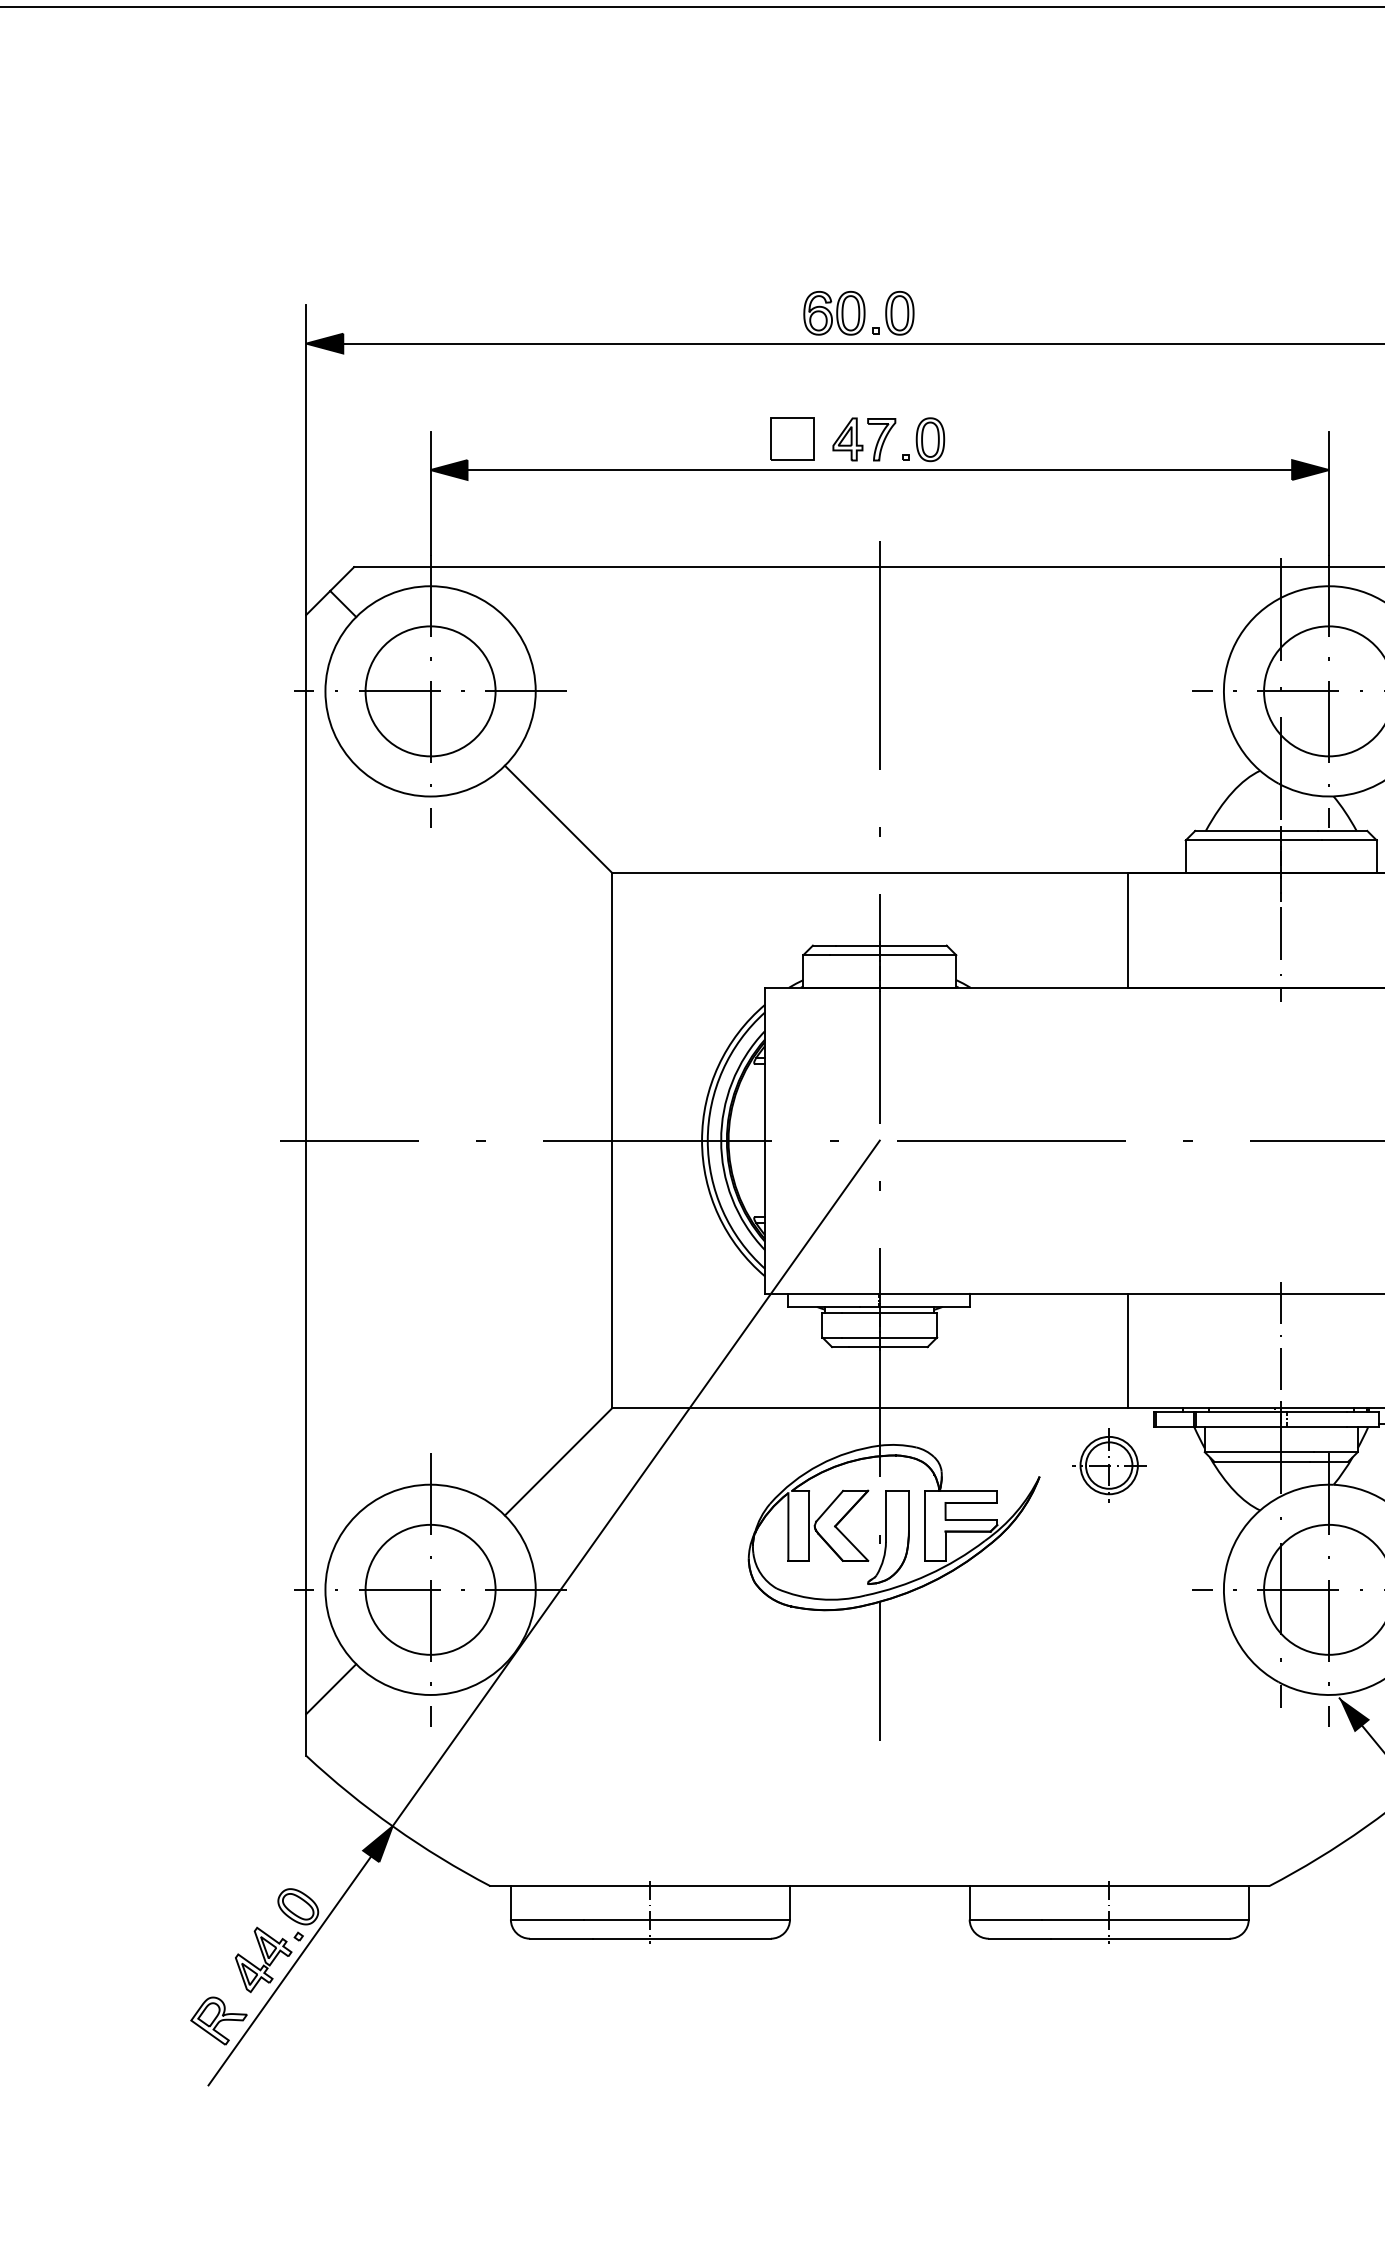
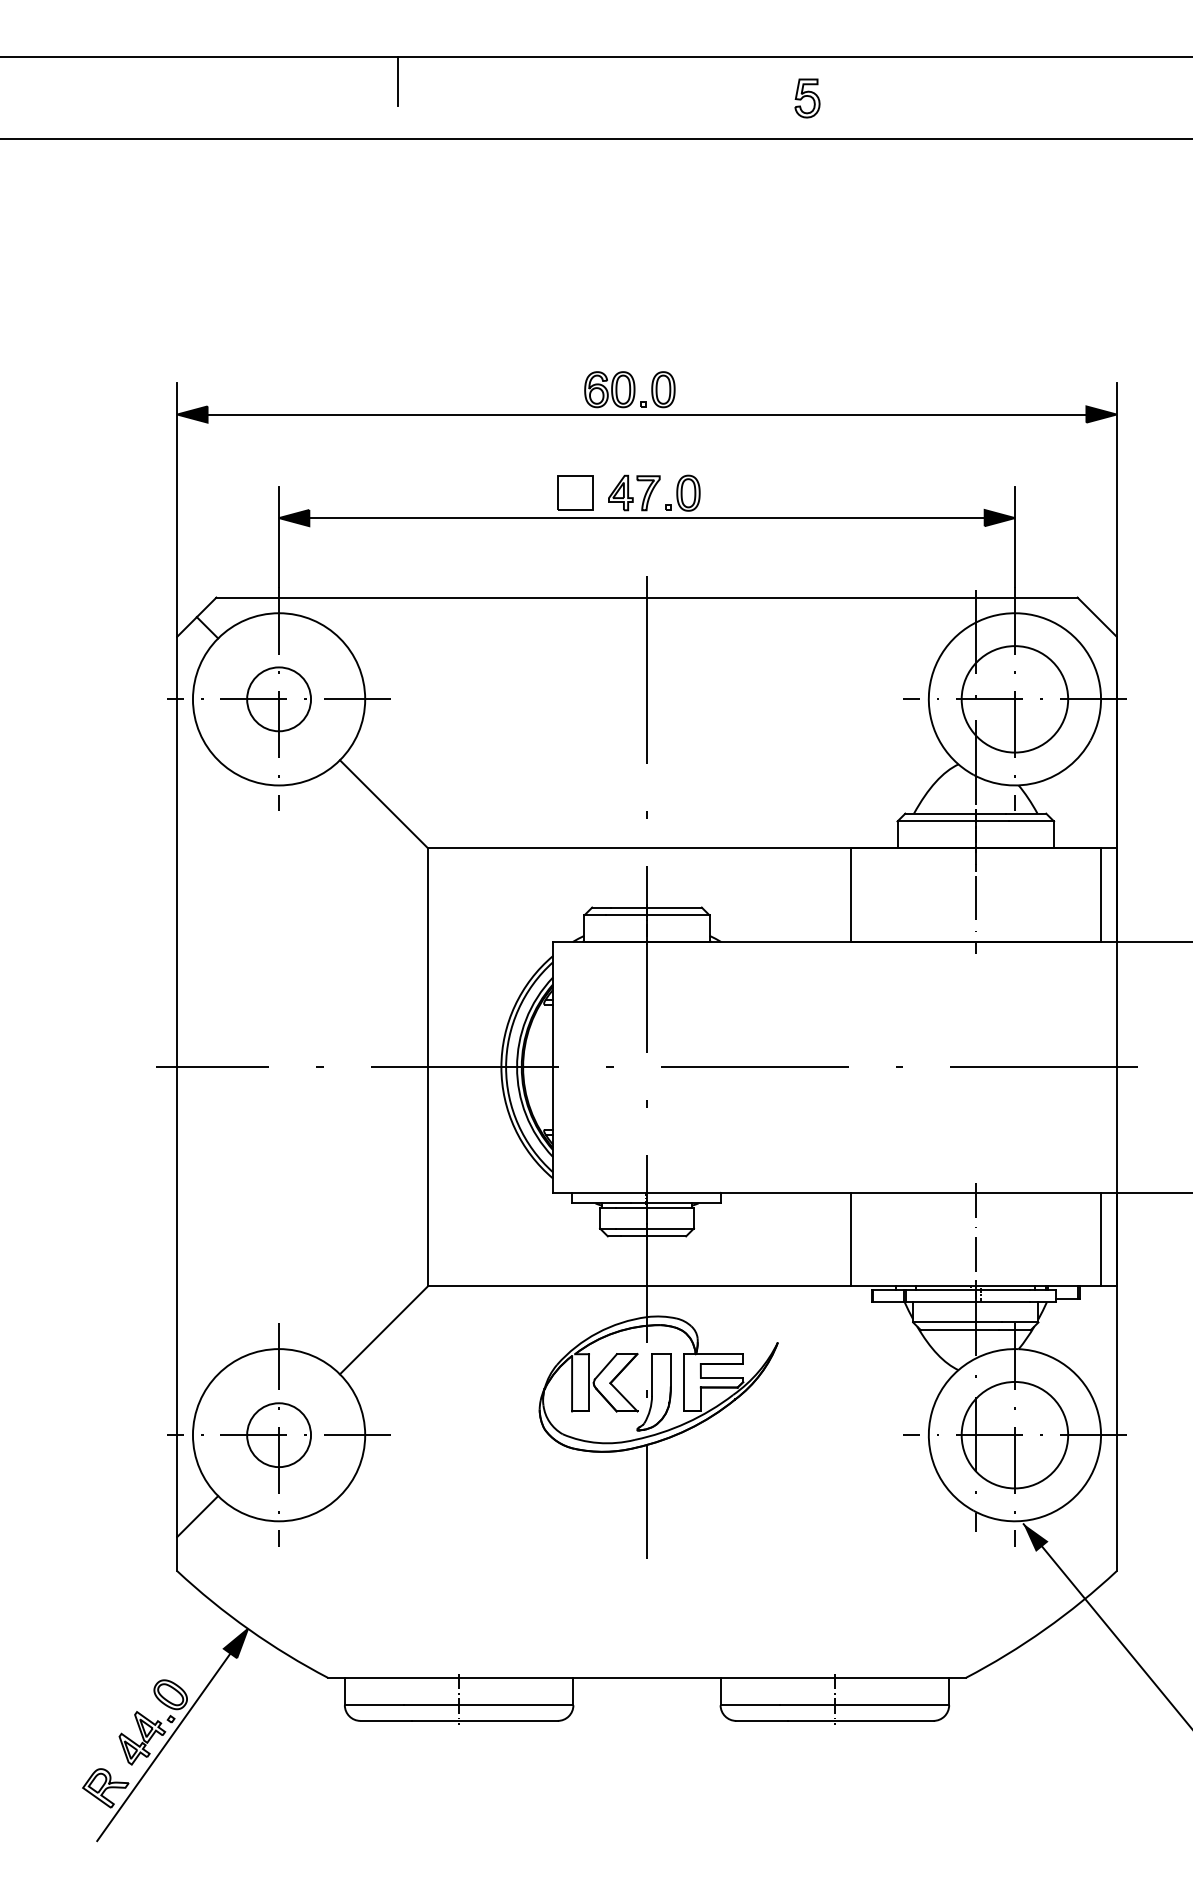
circle: (429, 691) -> (278, 699), size x0.6
part: (1108, 1465) -> (834, 1333), removed
line: (636, 1482) -> (447, 1347), removed
circle: (429, 1588) -> (278, 1434), size x0.6

